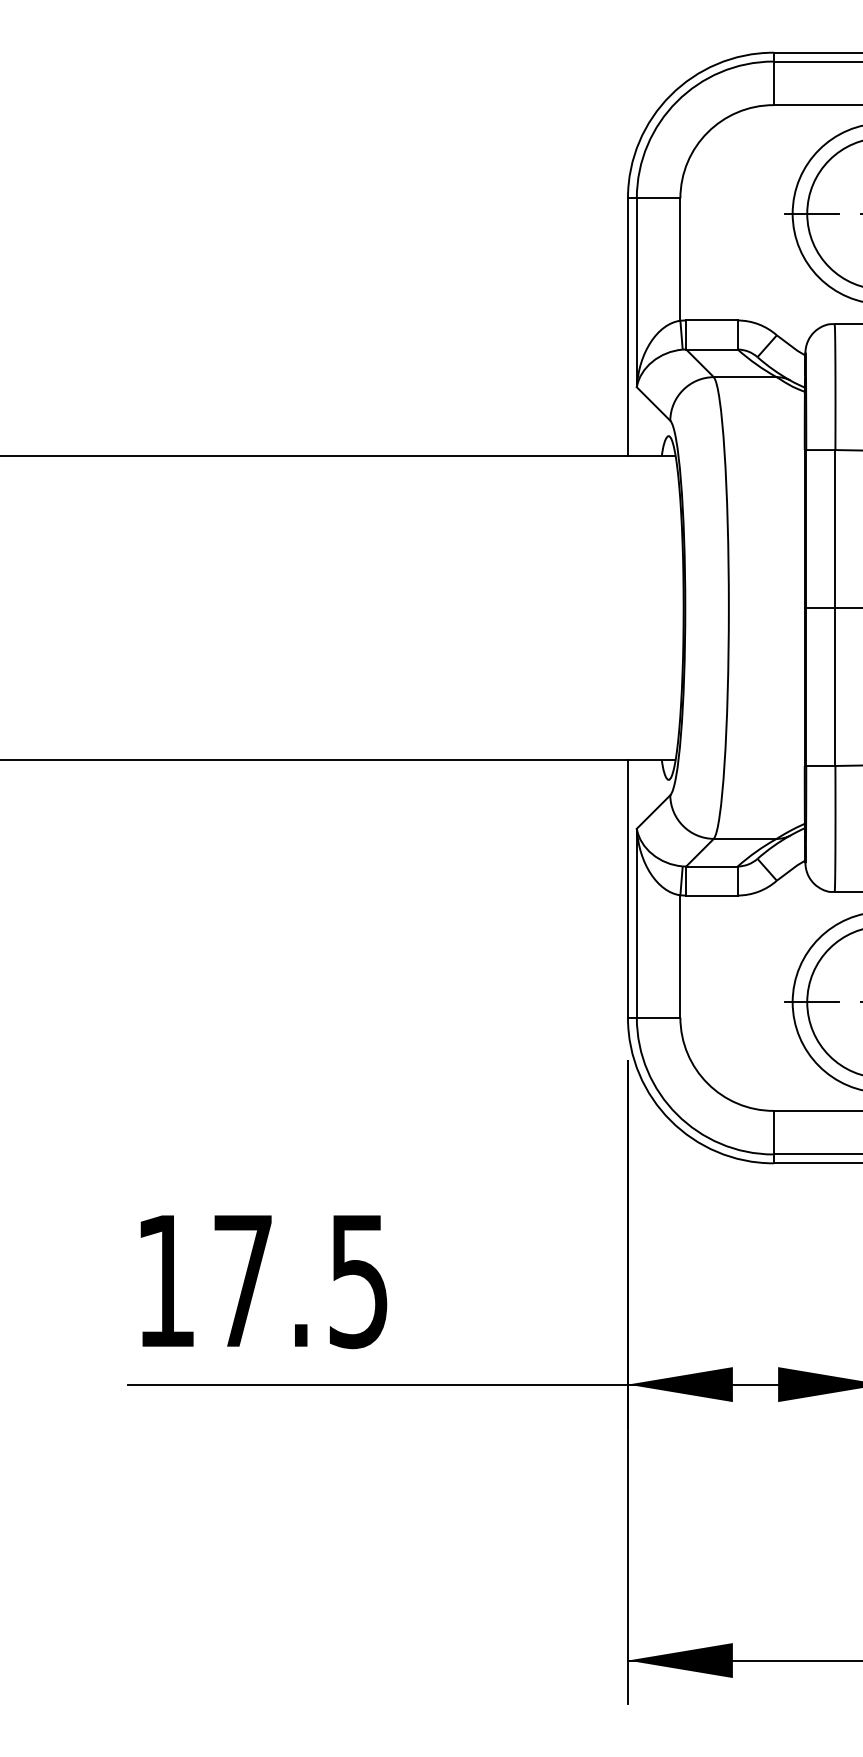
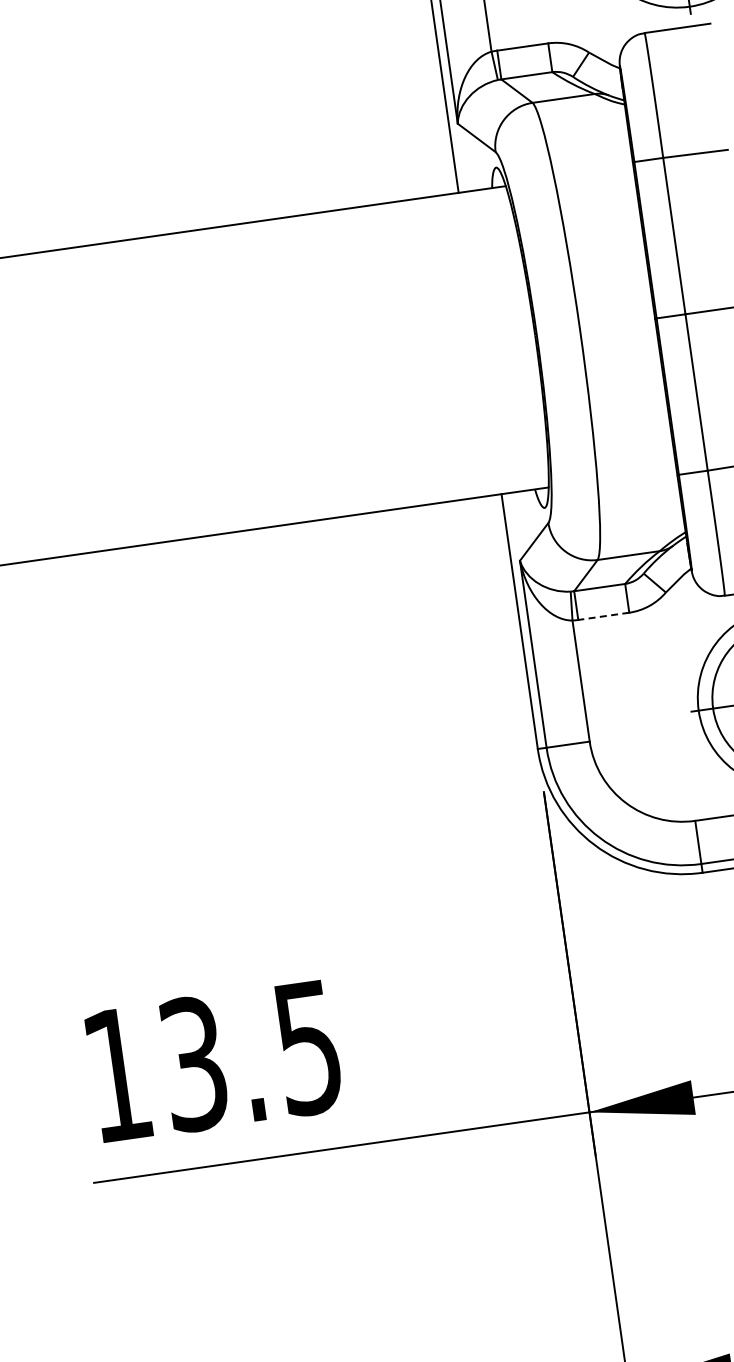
line: (711, 895) -> (603, 616), solid -> dashed
text: (243, 1281) -> (194, 1064), 17.5 -> 13.5

